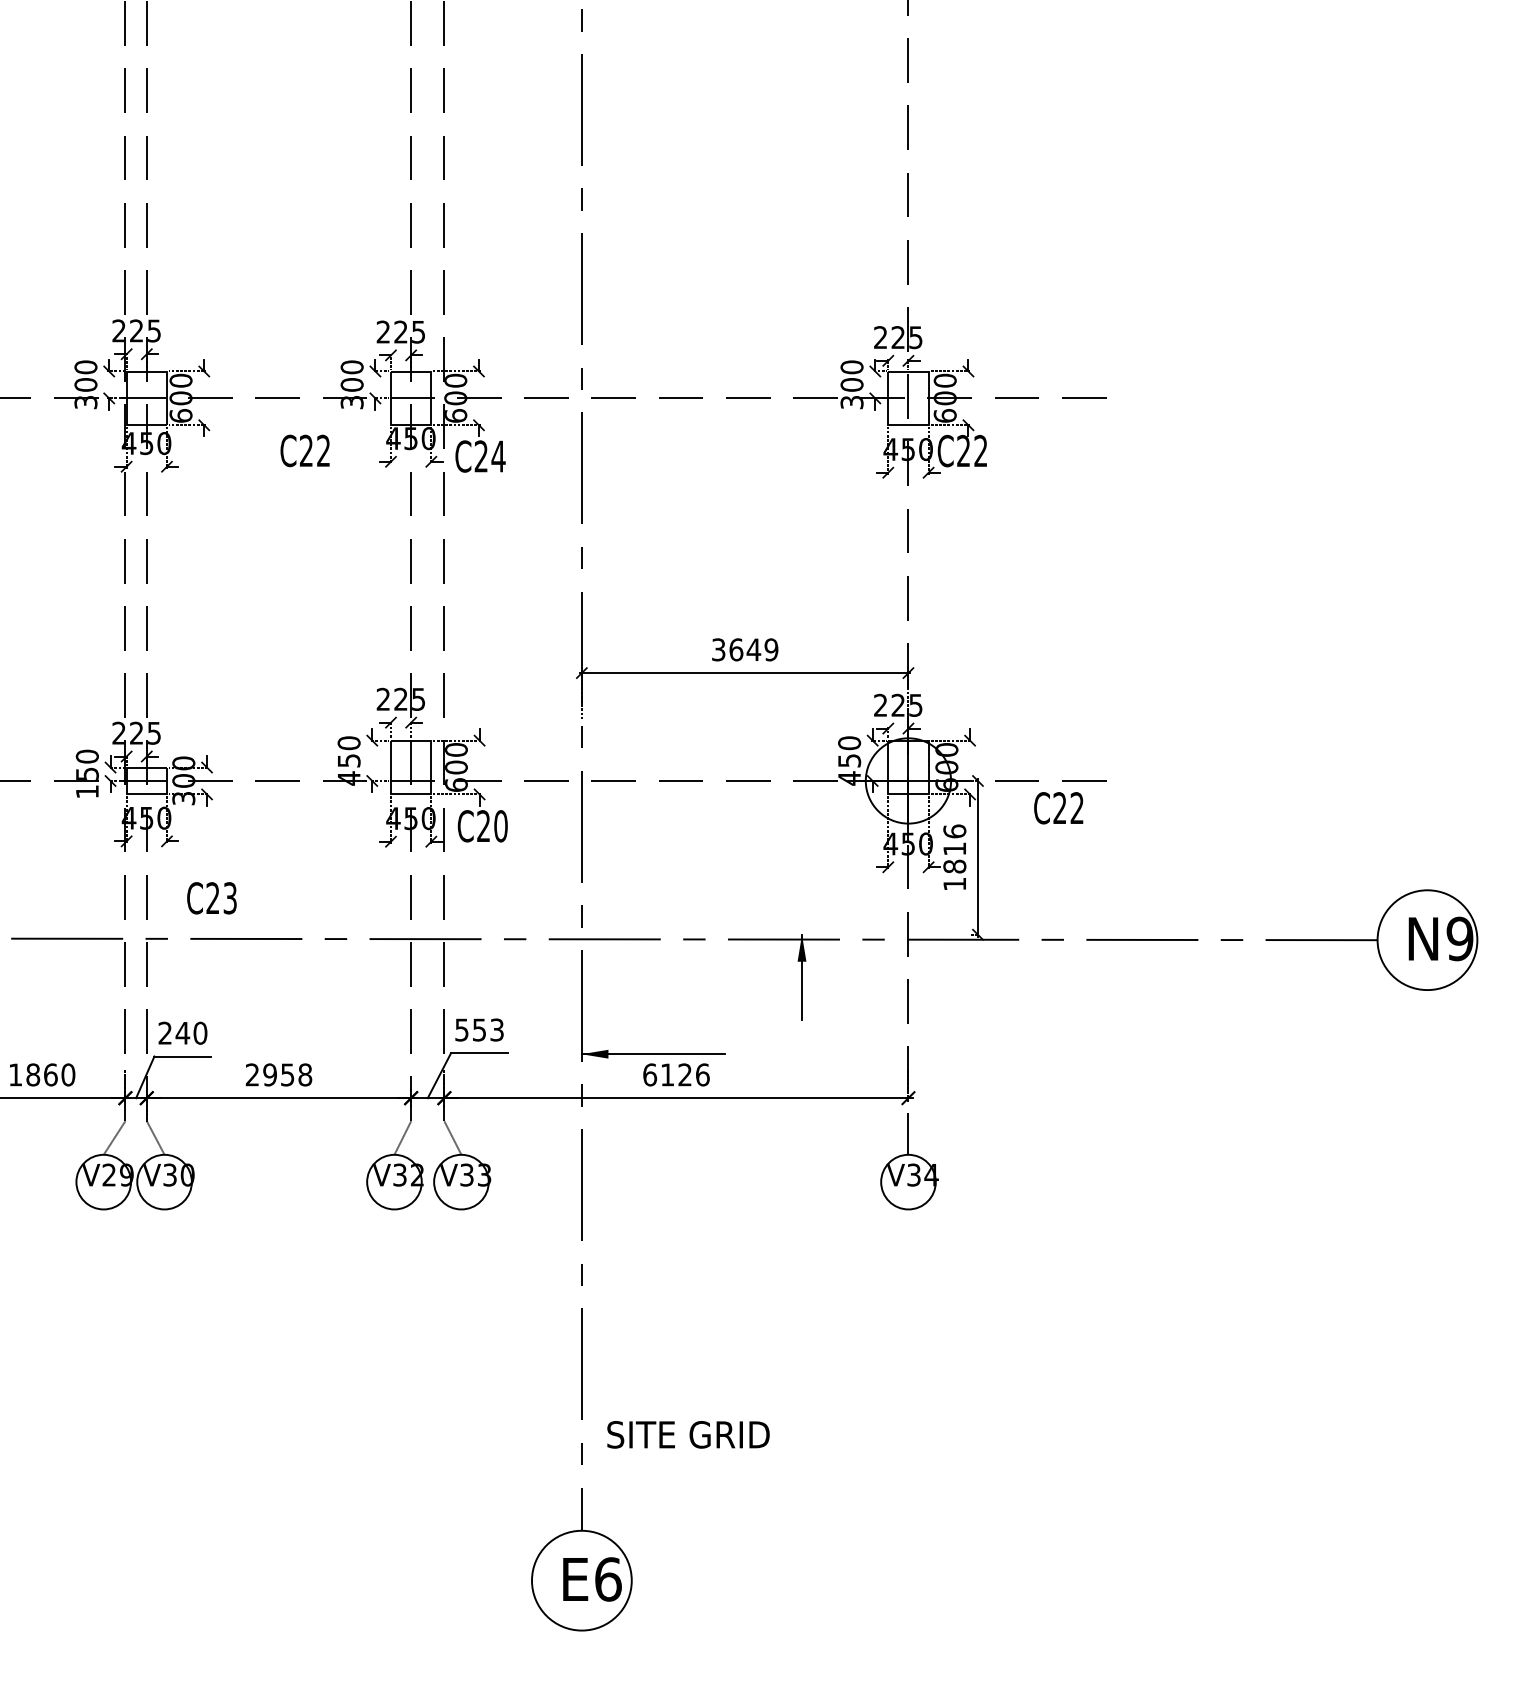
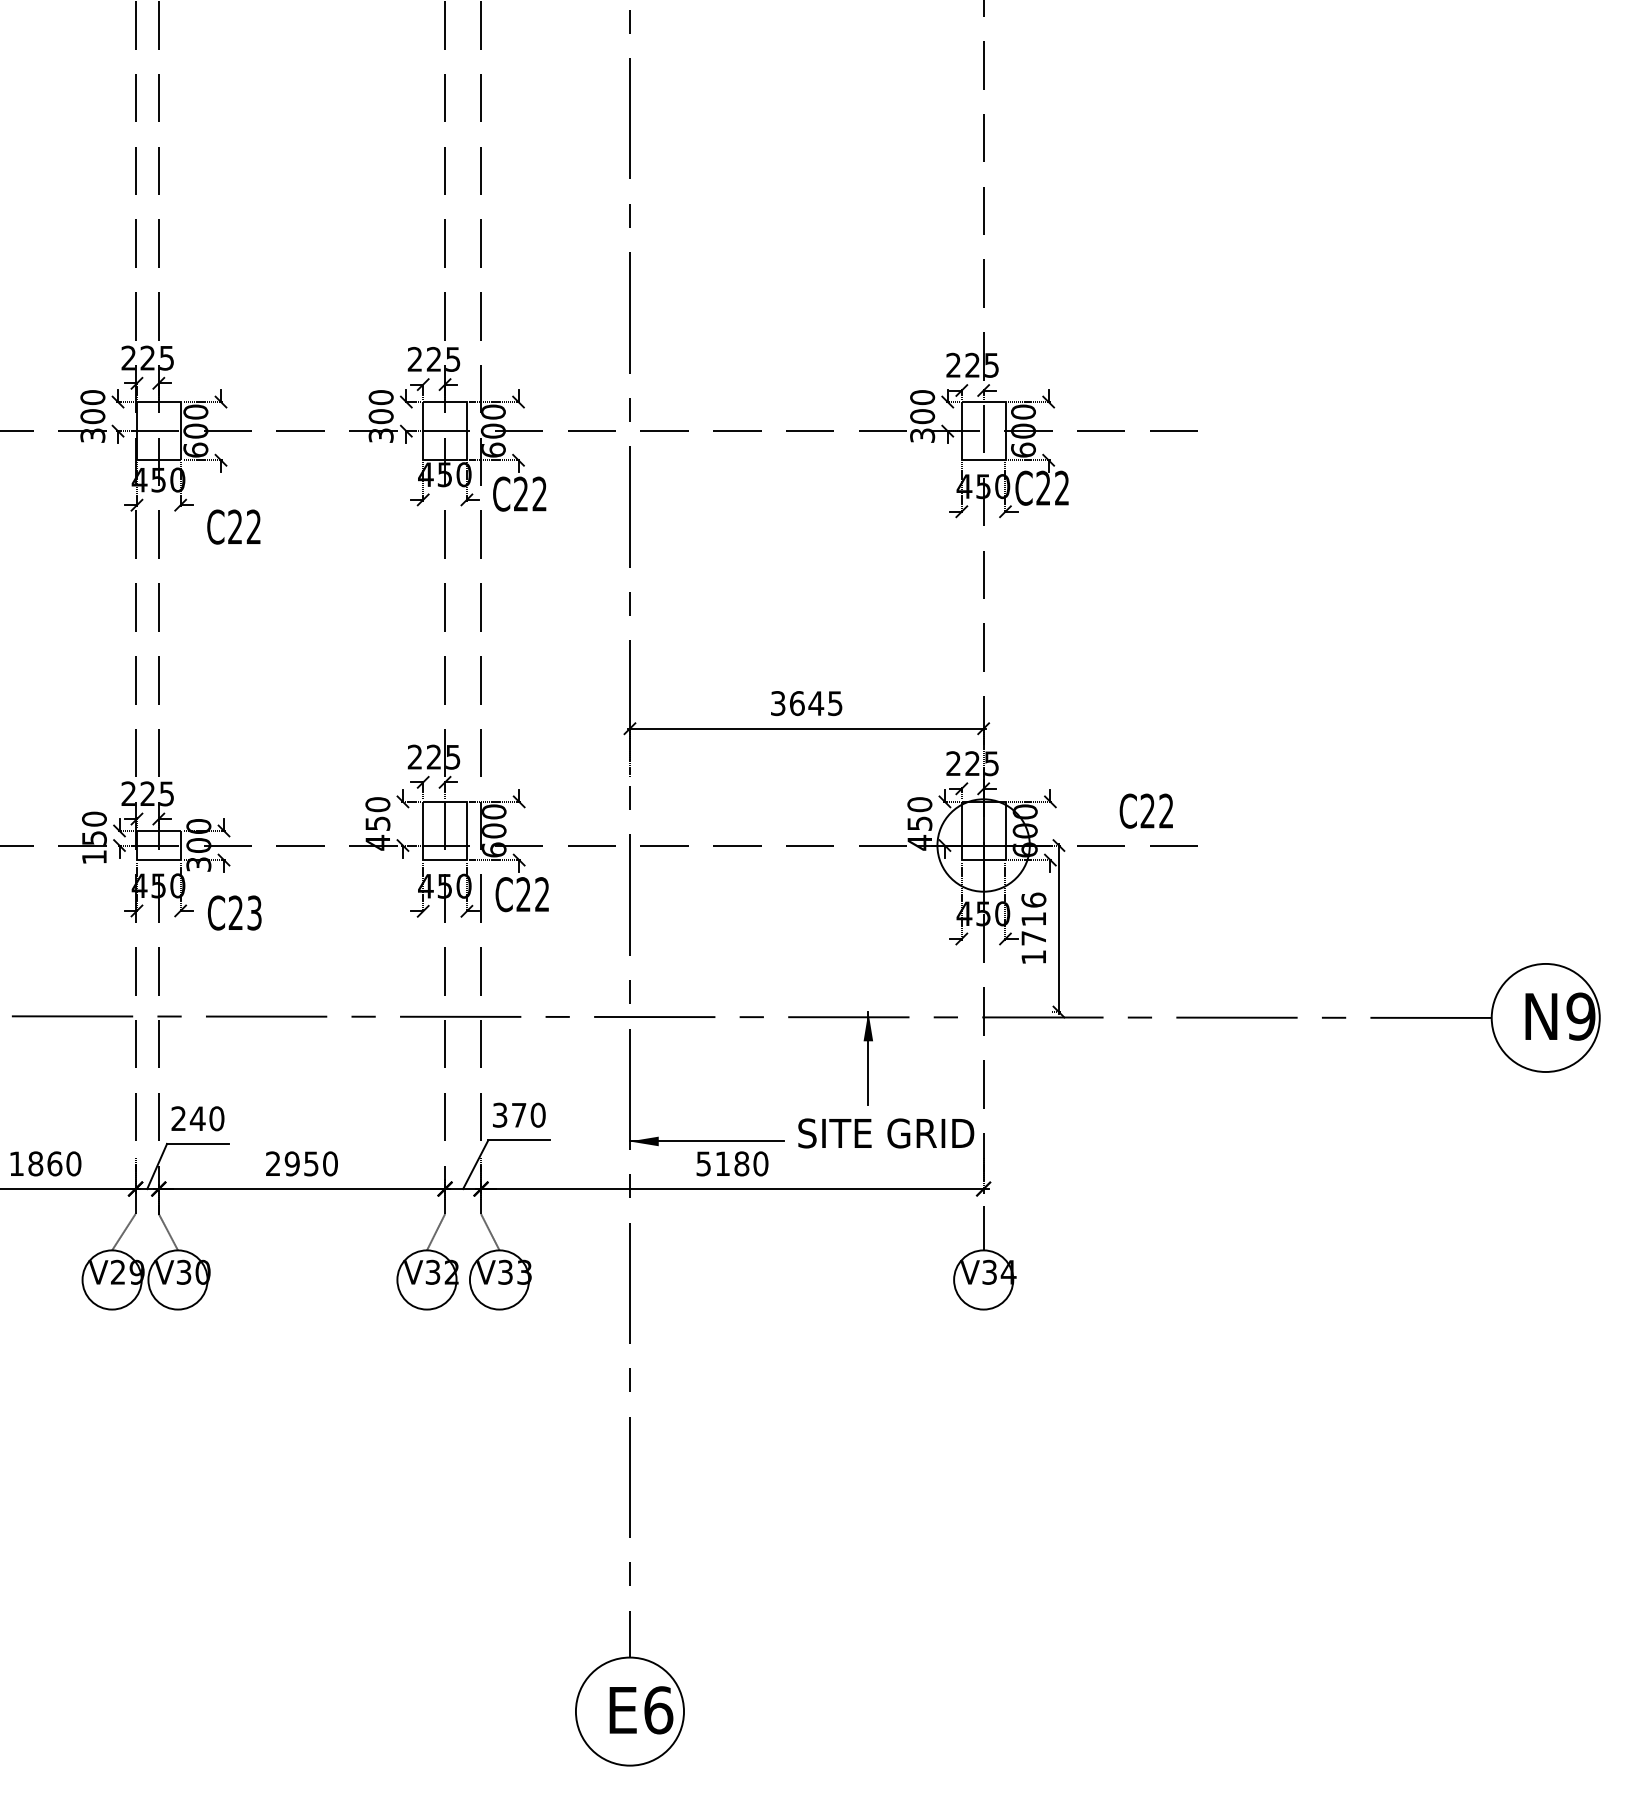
text: (304, 450) -> (233, 526), moved
text: (498, 456) -> (539, 494), C24 -> C22
text: (771, 649) -> (835, 703), 3649 -> 3645
text: (1058, 808) -> (1146, 811), moved
text: (500, 826) -> (541, 894), C20 -> C22
text: (954, 866) -> (1033, 938), 1816 -> 1716
text: (211, 898) -> (234, 913), moved
text: (480, 1029) -> (520, 1114), 553 -> 370
text: (305, 1074) -> (330, 1163), 2958 -> 2950
text: (676, 1074) -> (732, 1163), 6126 -> 5180
text: (688, 1434) -> (886, 1133), moved

